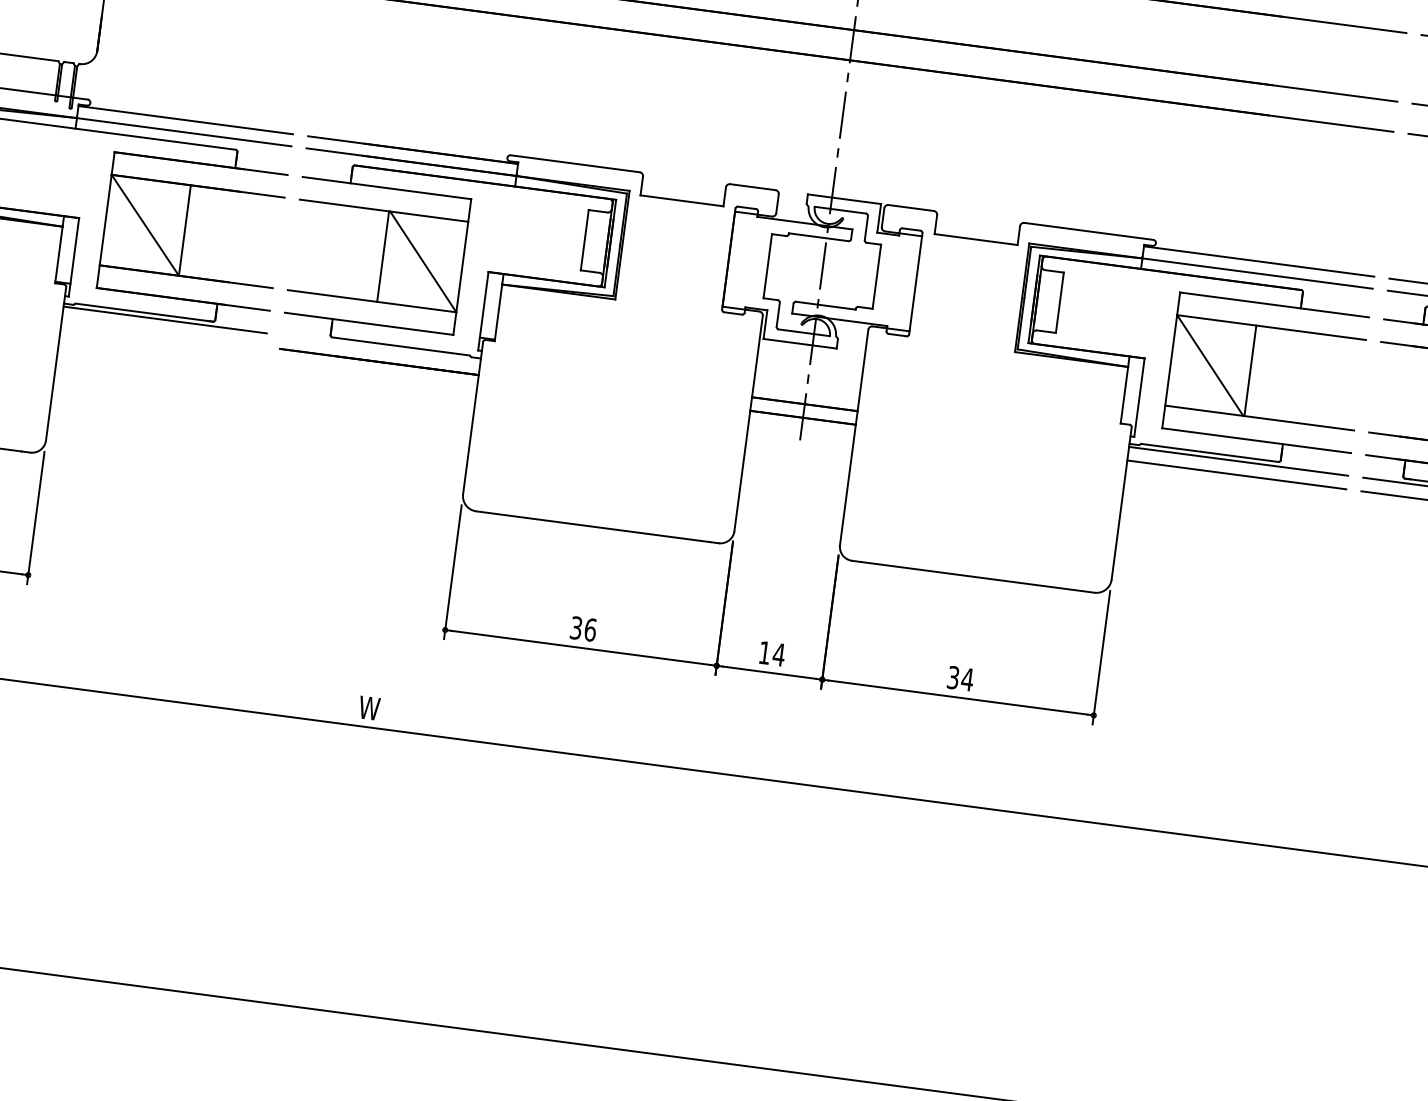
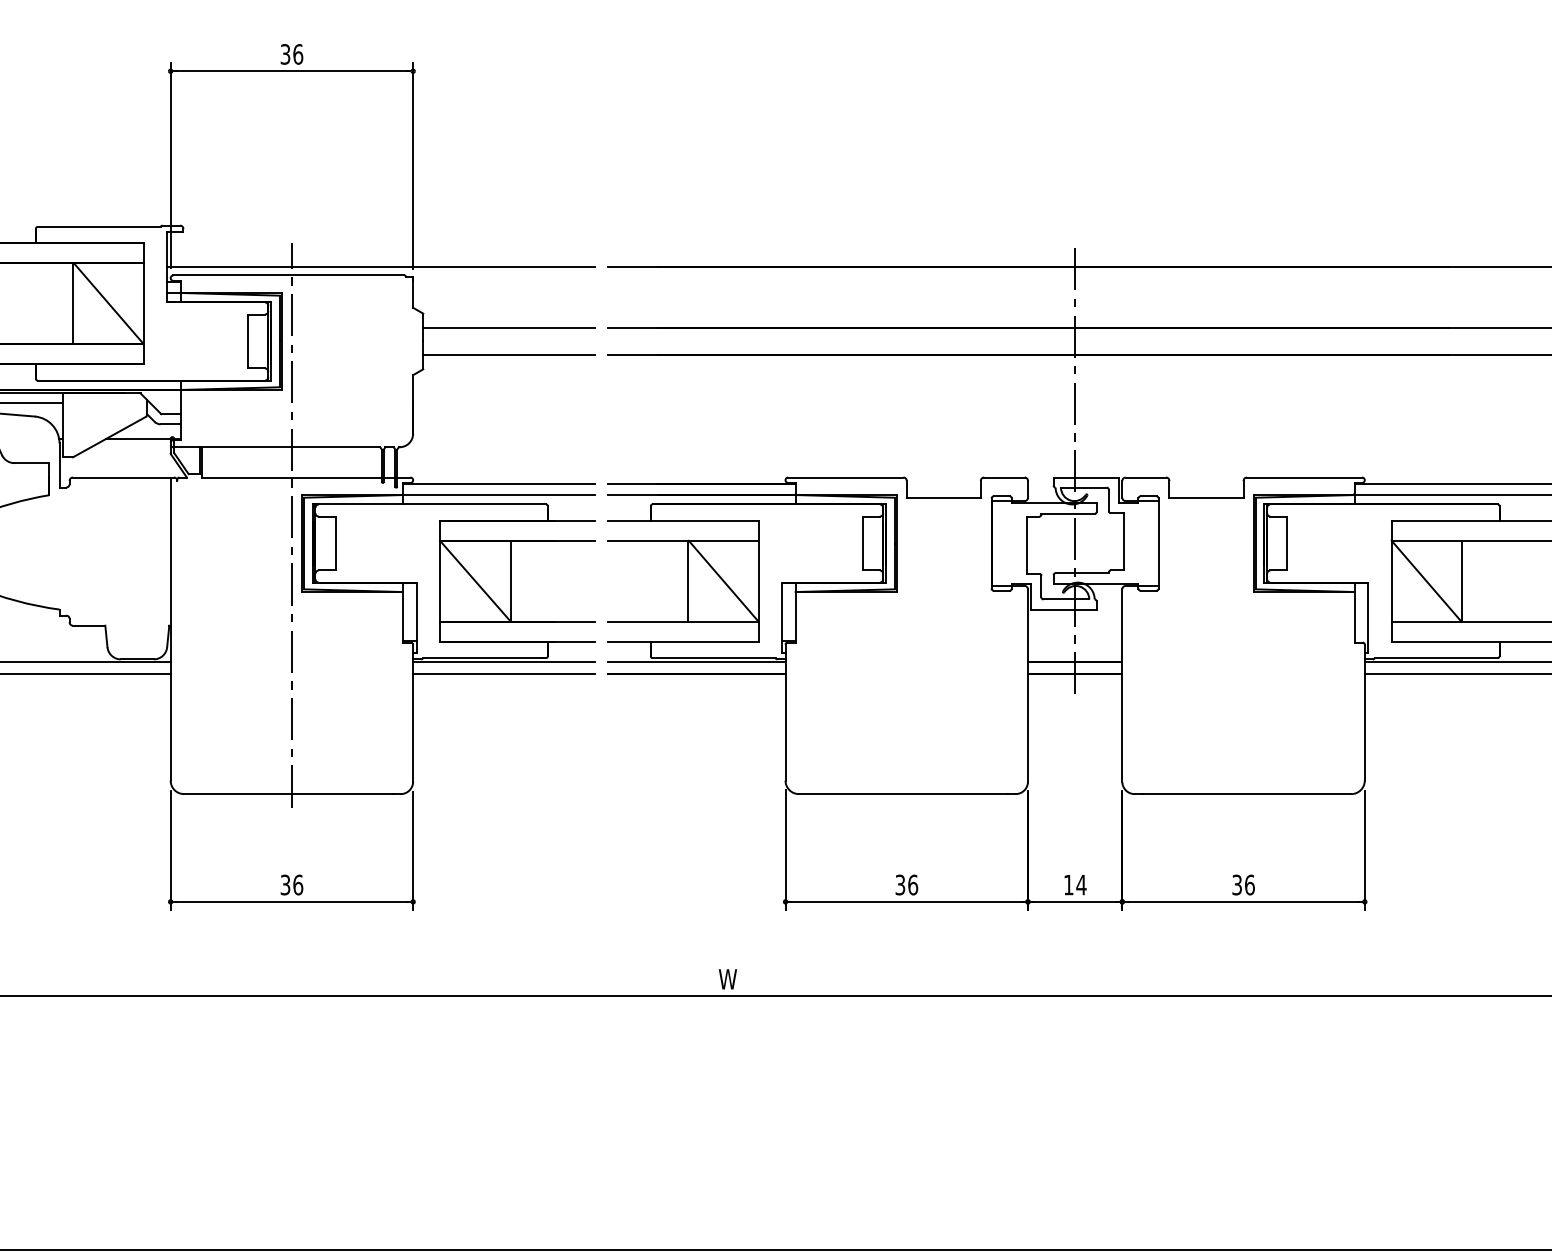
line: (162, 333) -> (503, 674), added
line: (380, 348) -> (696, 662), added
text: (967, 678) -> (1249, 884), 34 -> 36

